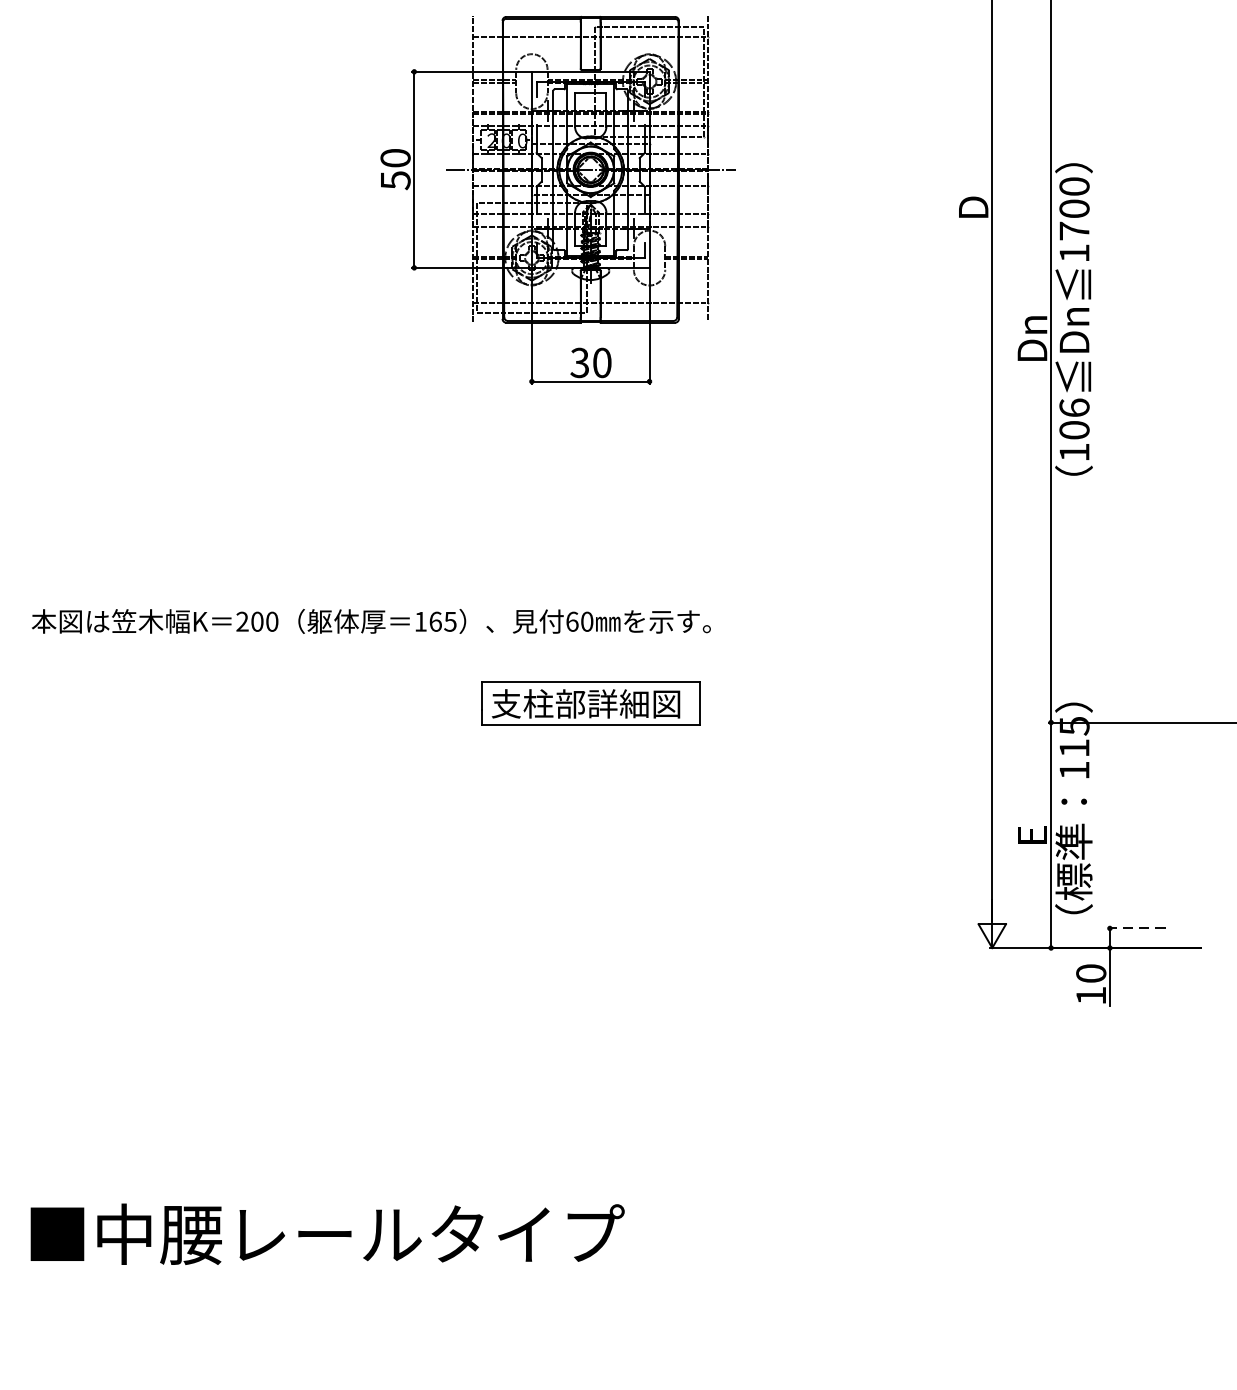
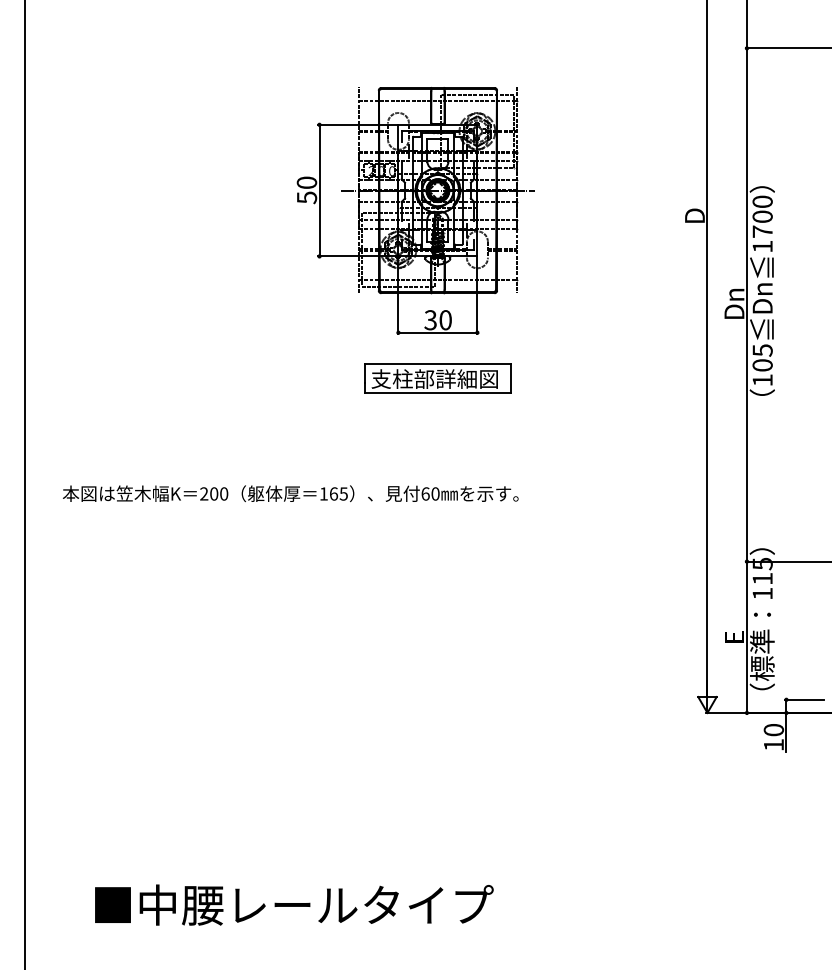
text: (1074, 408) -> (762, 350), 106 -> 105
part: (590, 703) -> (437, 378), moved
line: (1136, 927) -> (804, 699), dashed -> solid
text: (327, 1233) -> (294, 904), moved

